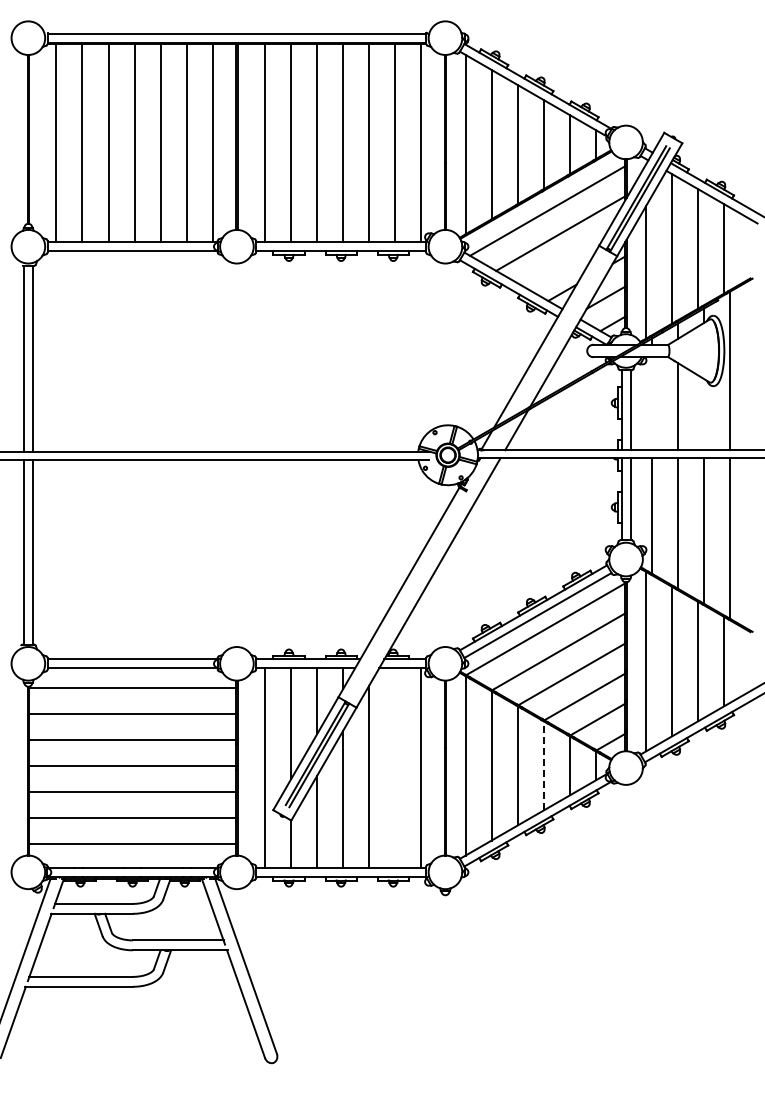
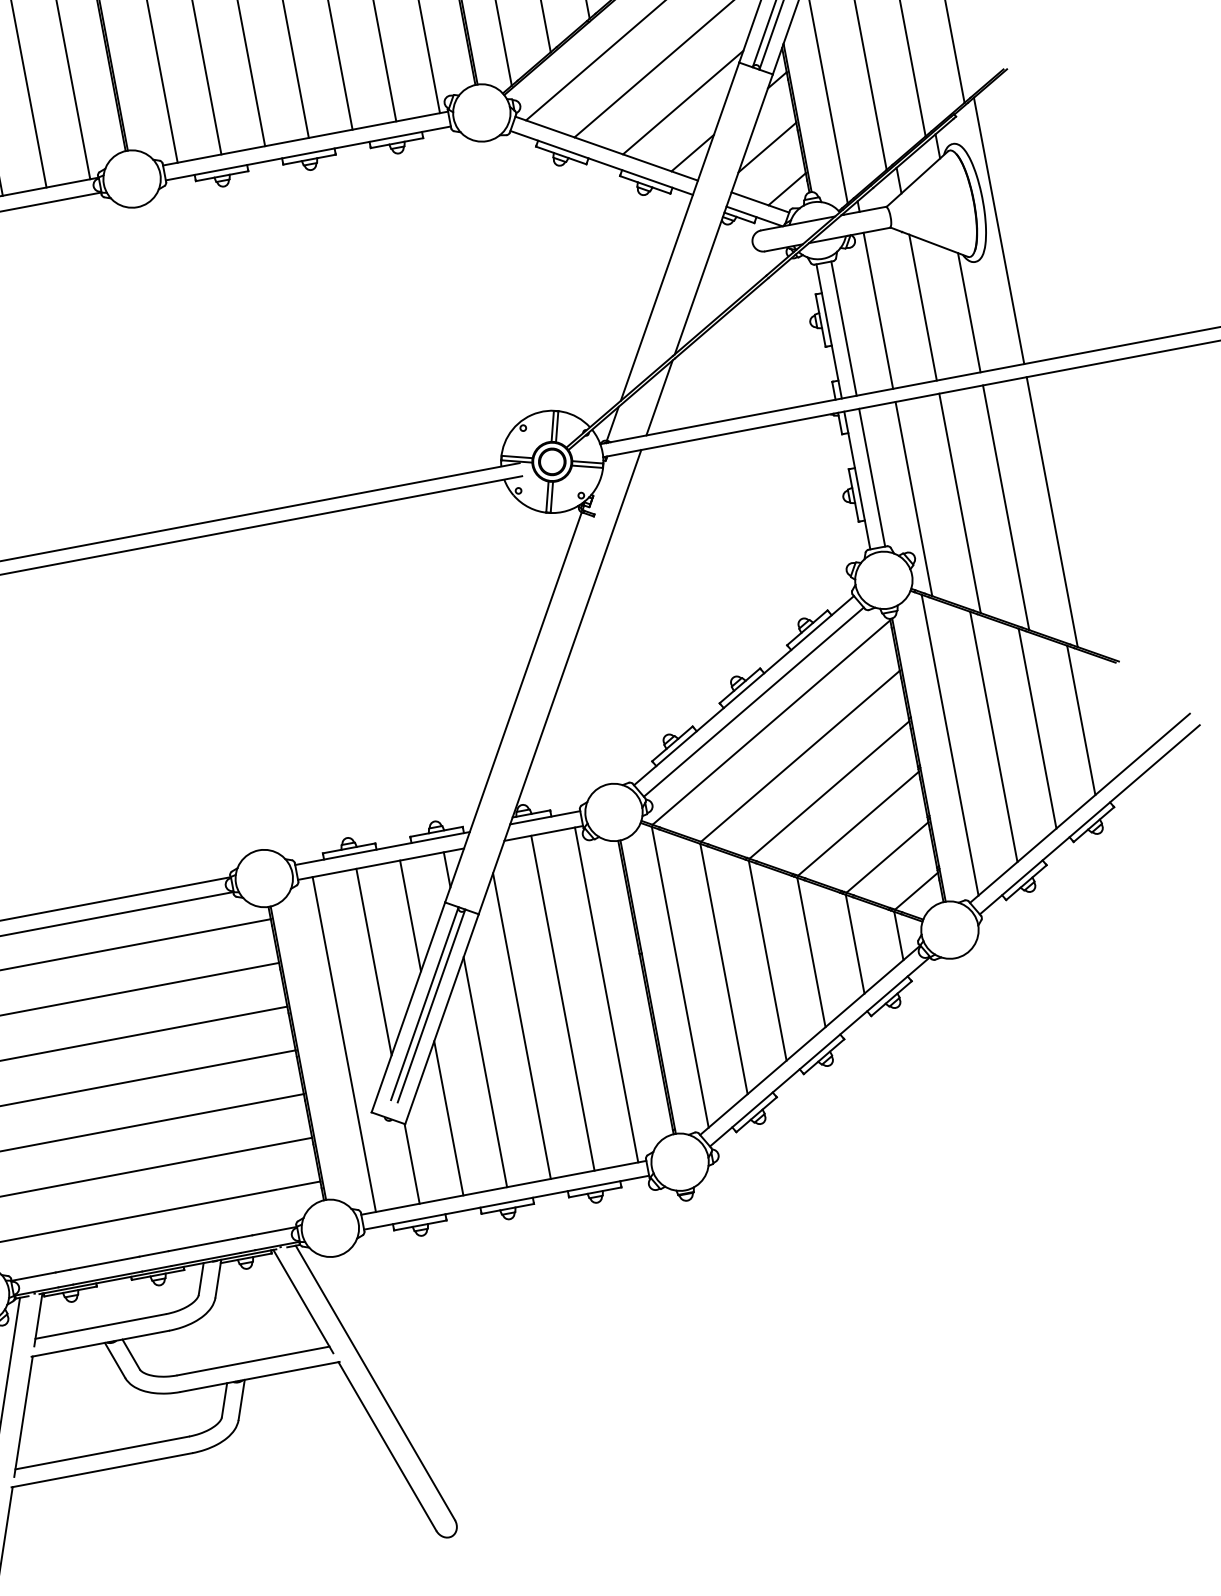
line: (562, 262) -> (683, 102), added
line: (652, 403) -> (878, 310), added
line: (704, 414) -> (969, 312), added
line: (543, 765) -> (810, 951), dashed -> solid
line: (395, 767) -> (563, 1002), added

